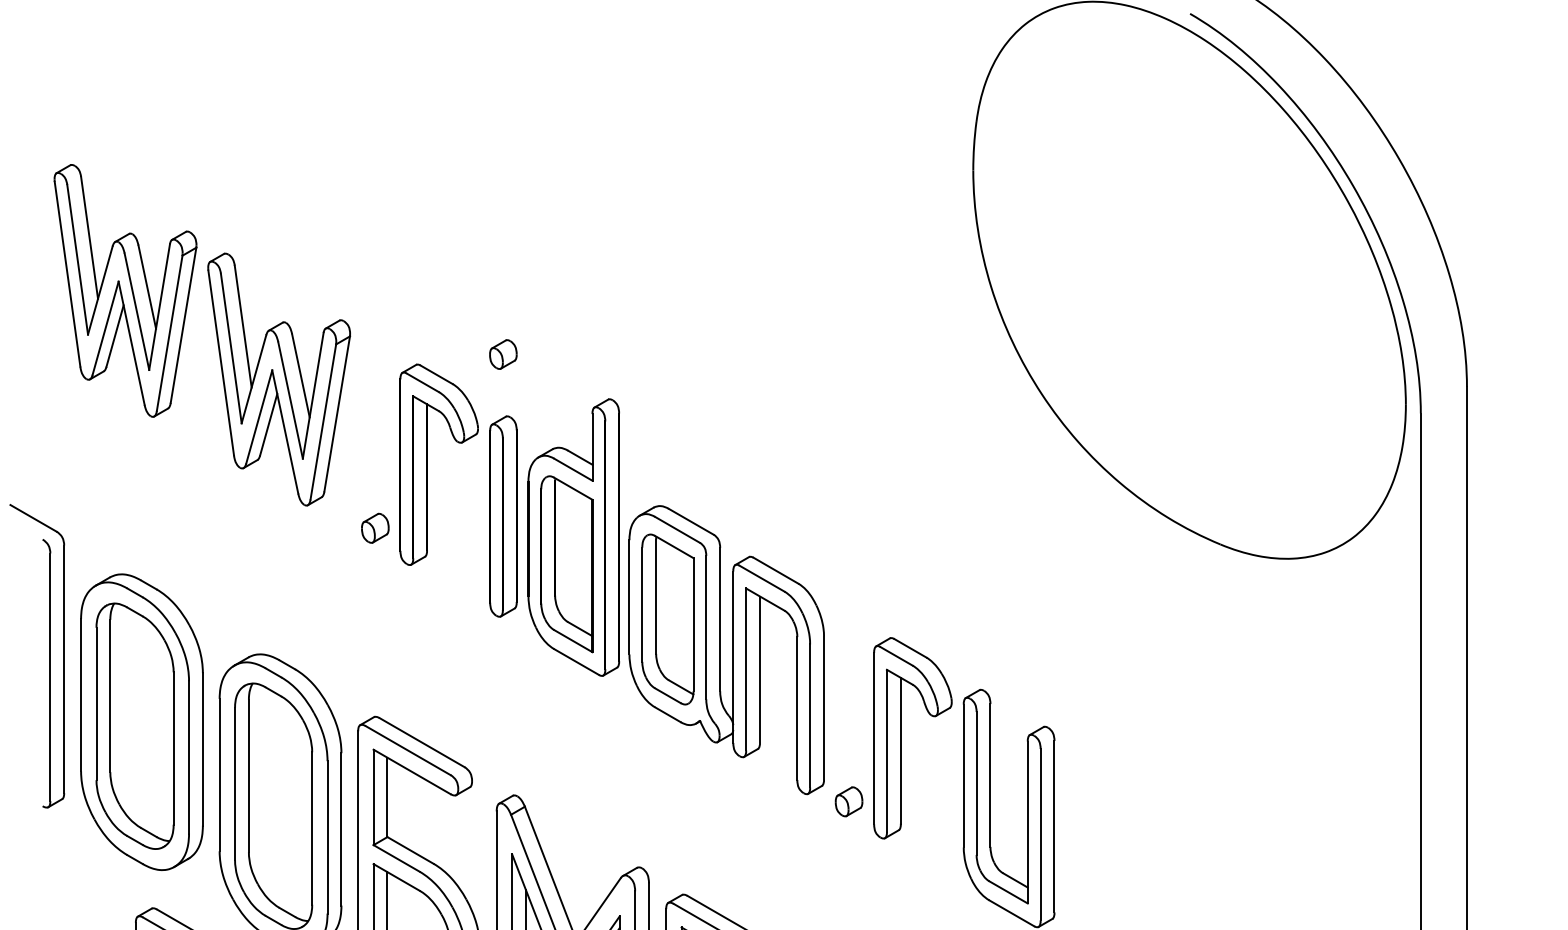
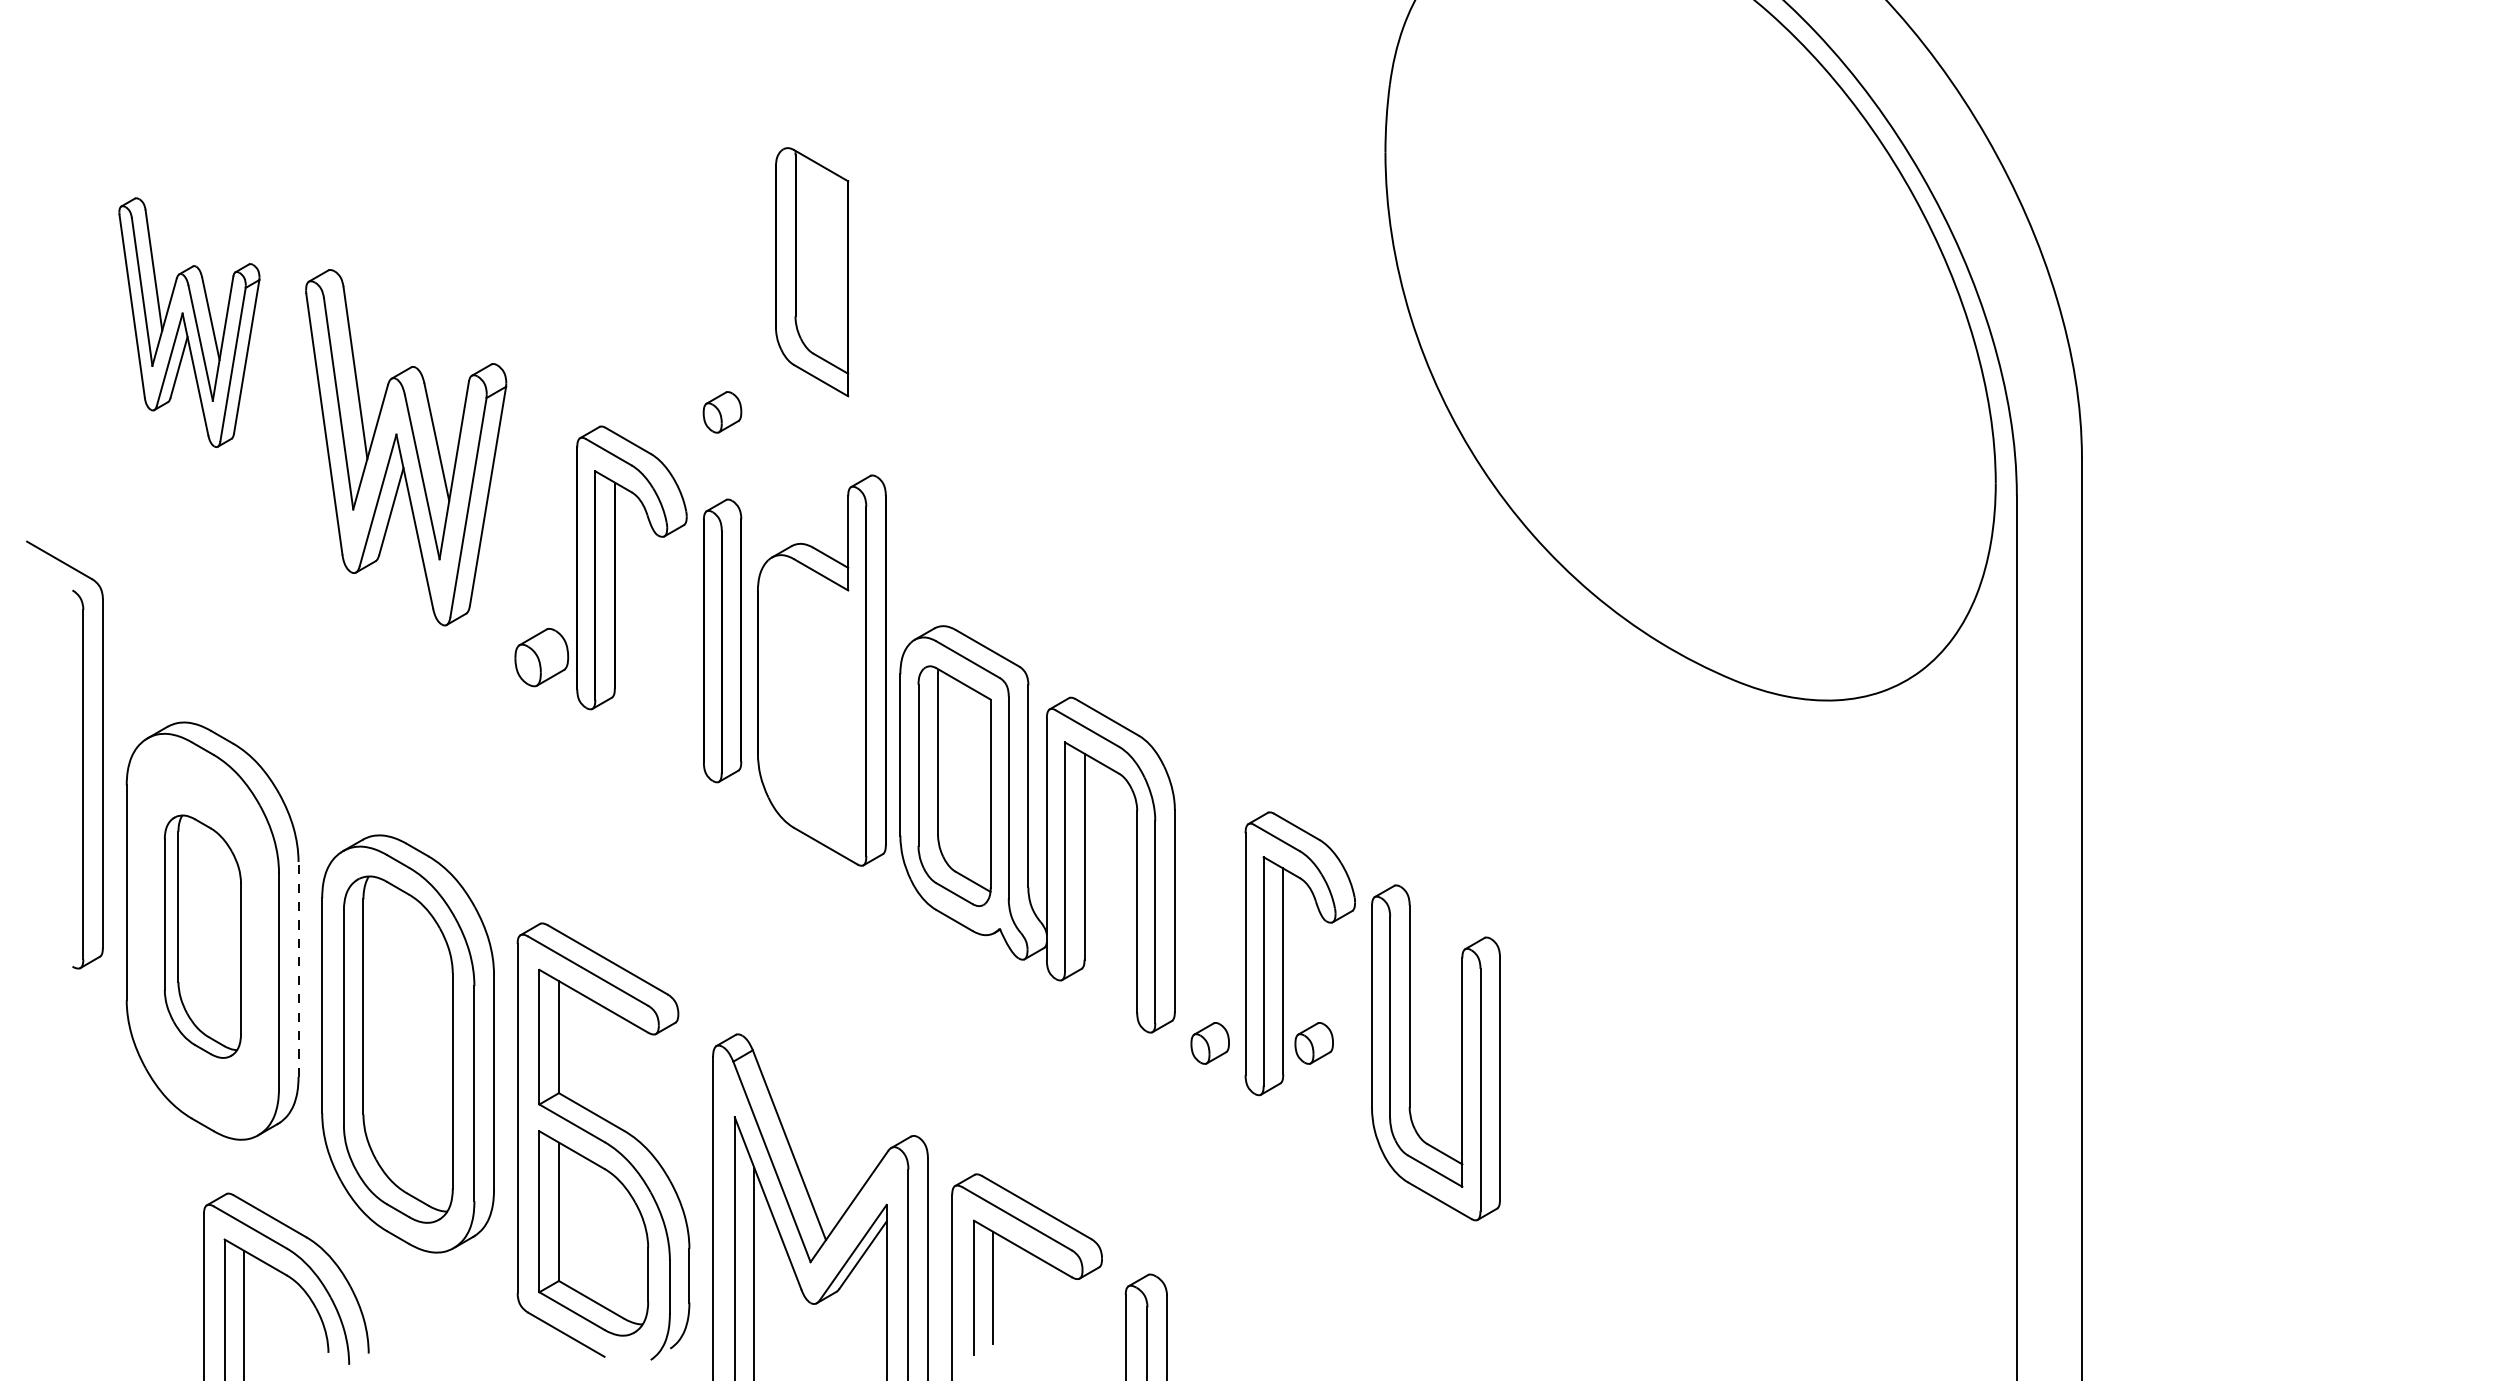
part: (125, 290) -> (189, 322), size x0.7
part: (375, 528) -> (541, 657), size x1.4
part: (567, 564) -> (812, 272), moved
part: (49, 655) -> (82, 754), moved
part: (134, 726) -> (202, 936), size x0.7
line: (202, 749) -> (298, 969), solid -> dashed
part: (922, 801) -> (1313, 1043), added

